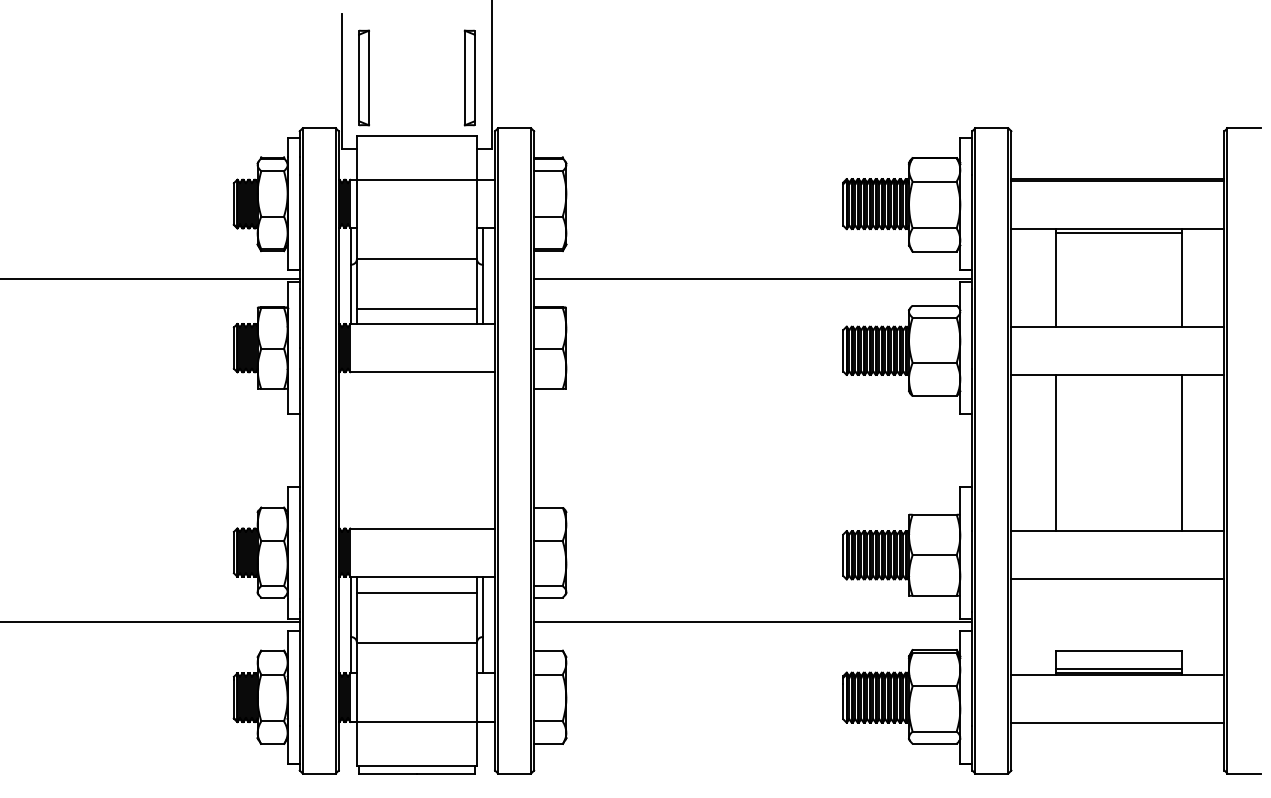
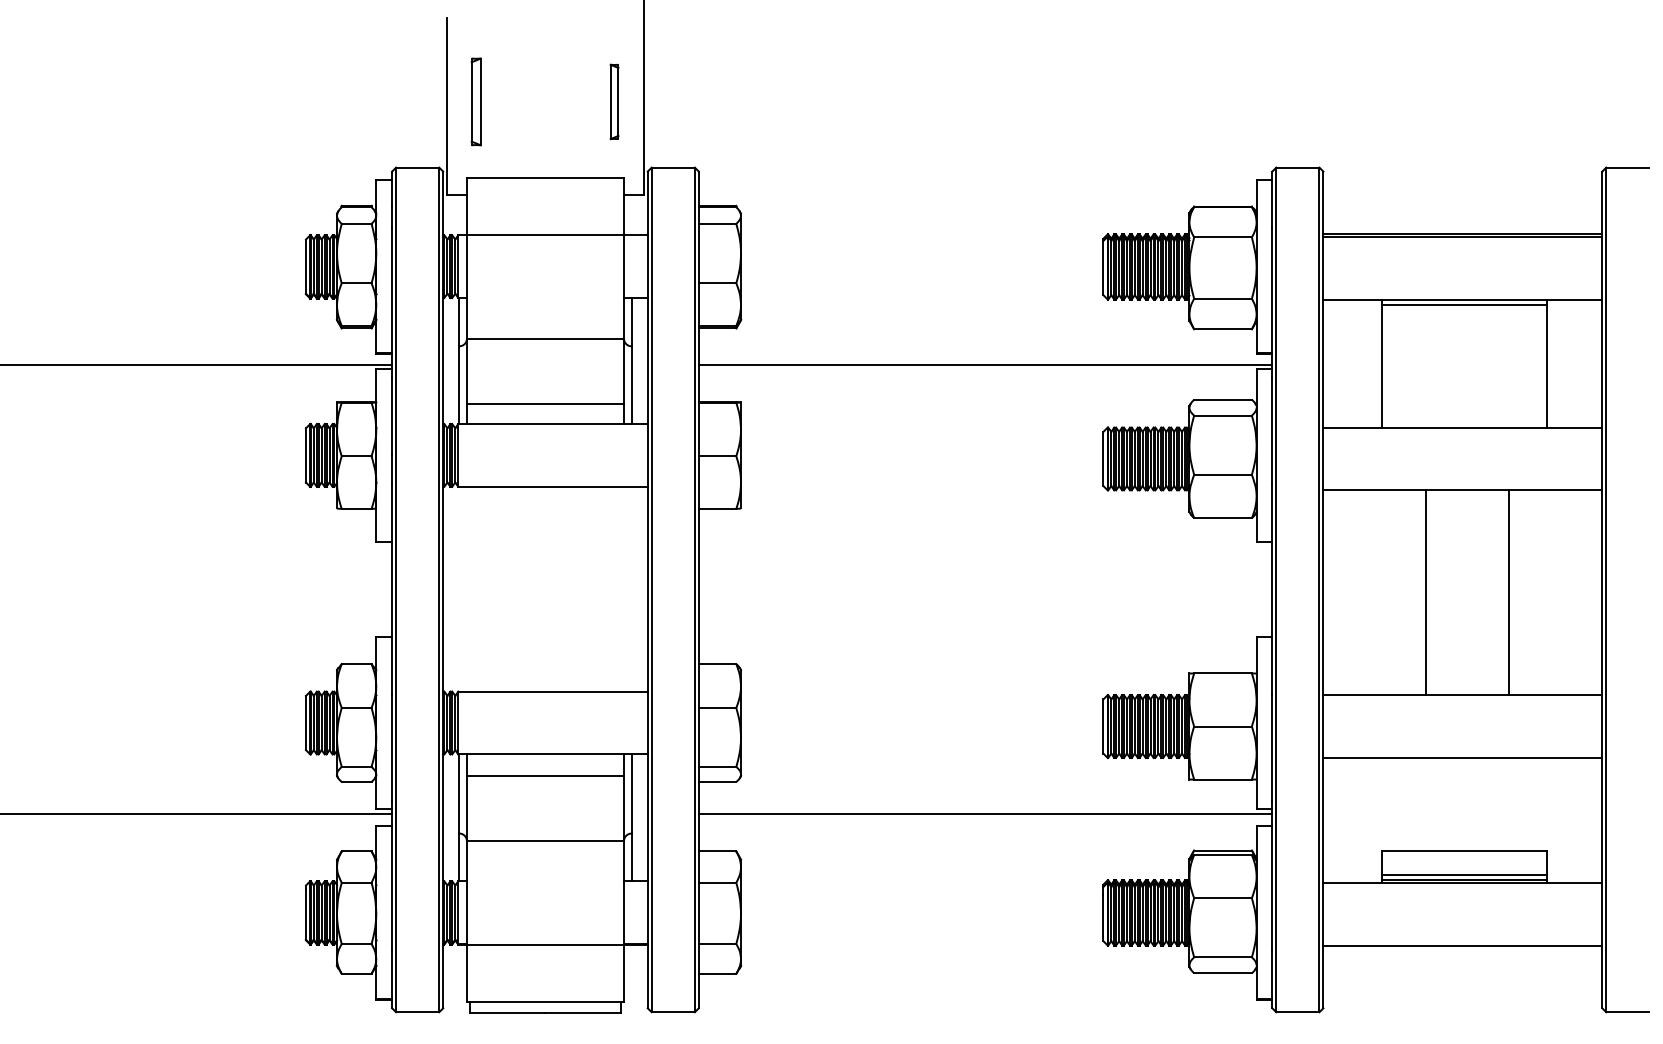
part: (363, 77) -> (475, 101), size x0.7
part: (469, 77) -> (614, 101), size x0.6
line: (1056, 452) -> (1426, 592), moved
line: (1182, 452) -> (1509, 592), moved

